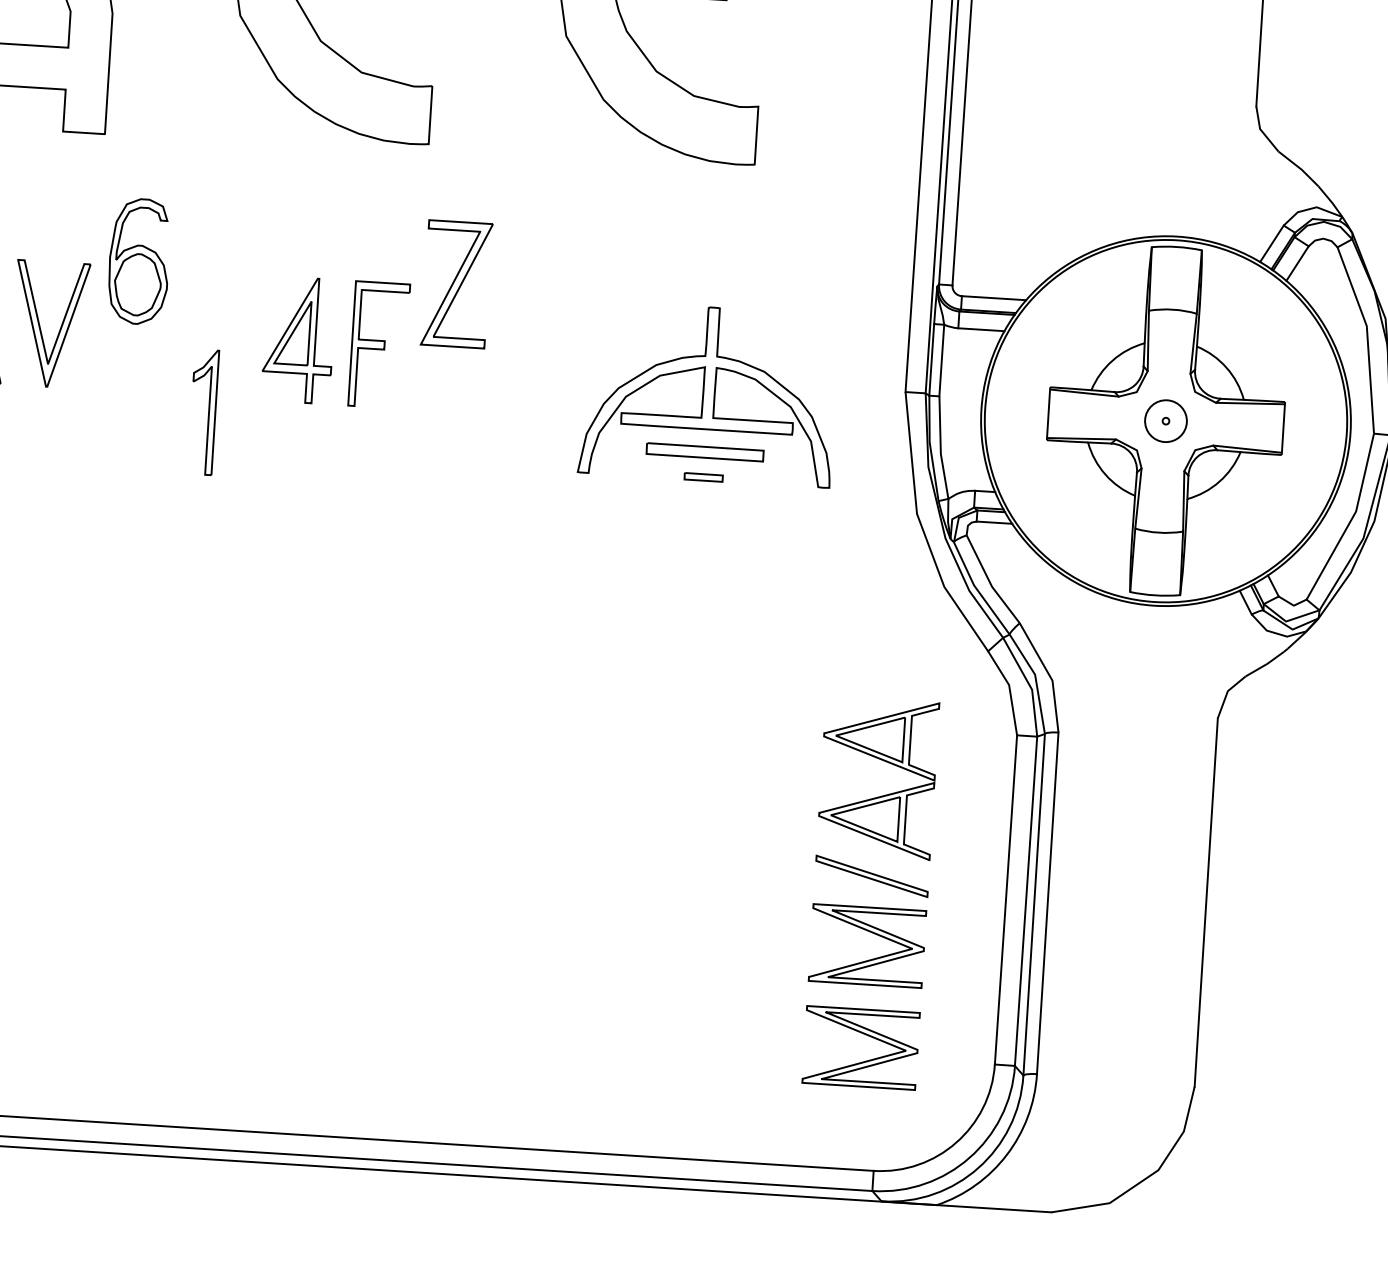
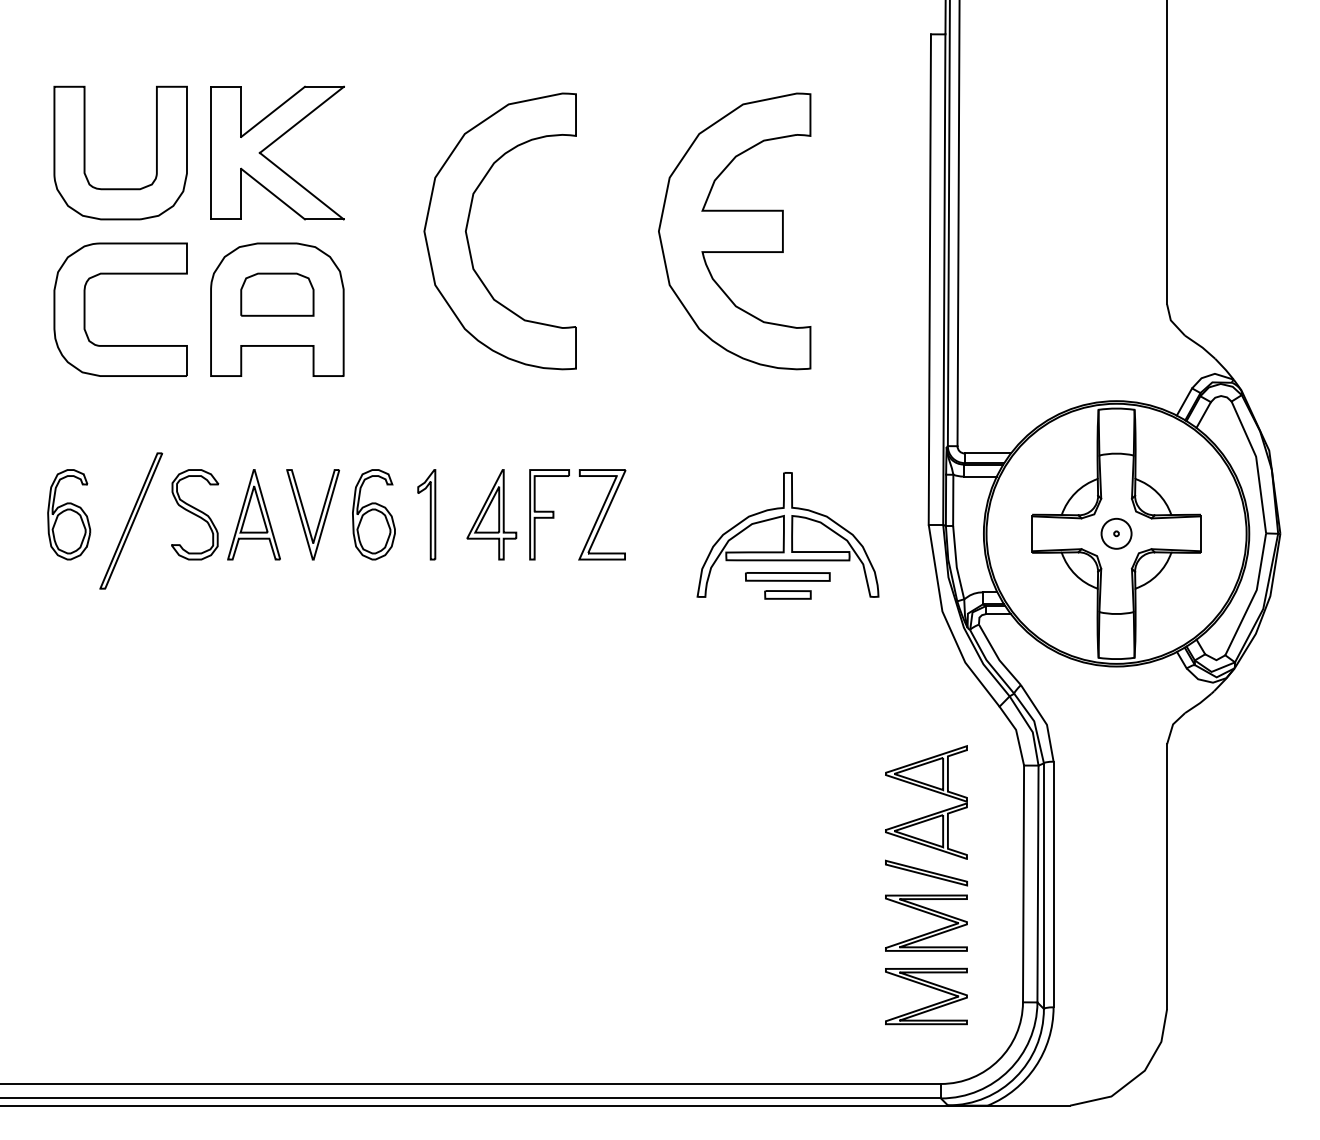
part: (138, 261) -> (373, 514), moved
part: (456, 283) -> (602, 514), moved
part: (203, 411) -> (426, 514), moved
part: (703, 476) -> (787, 594), size x1.67

